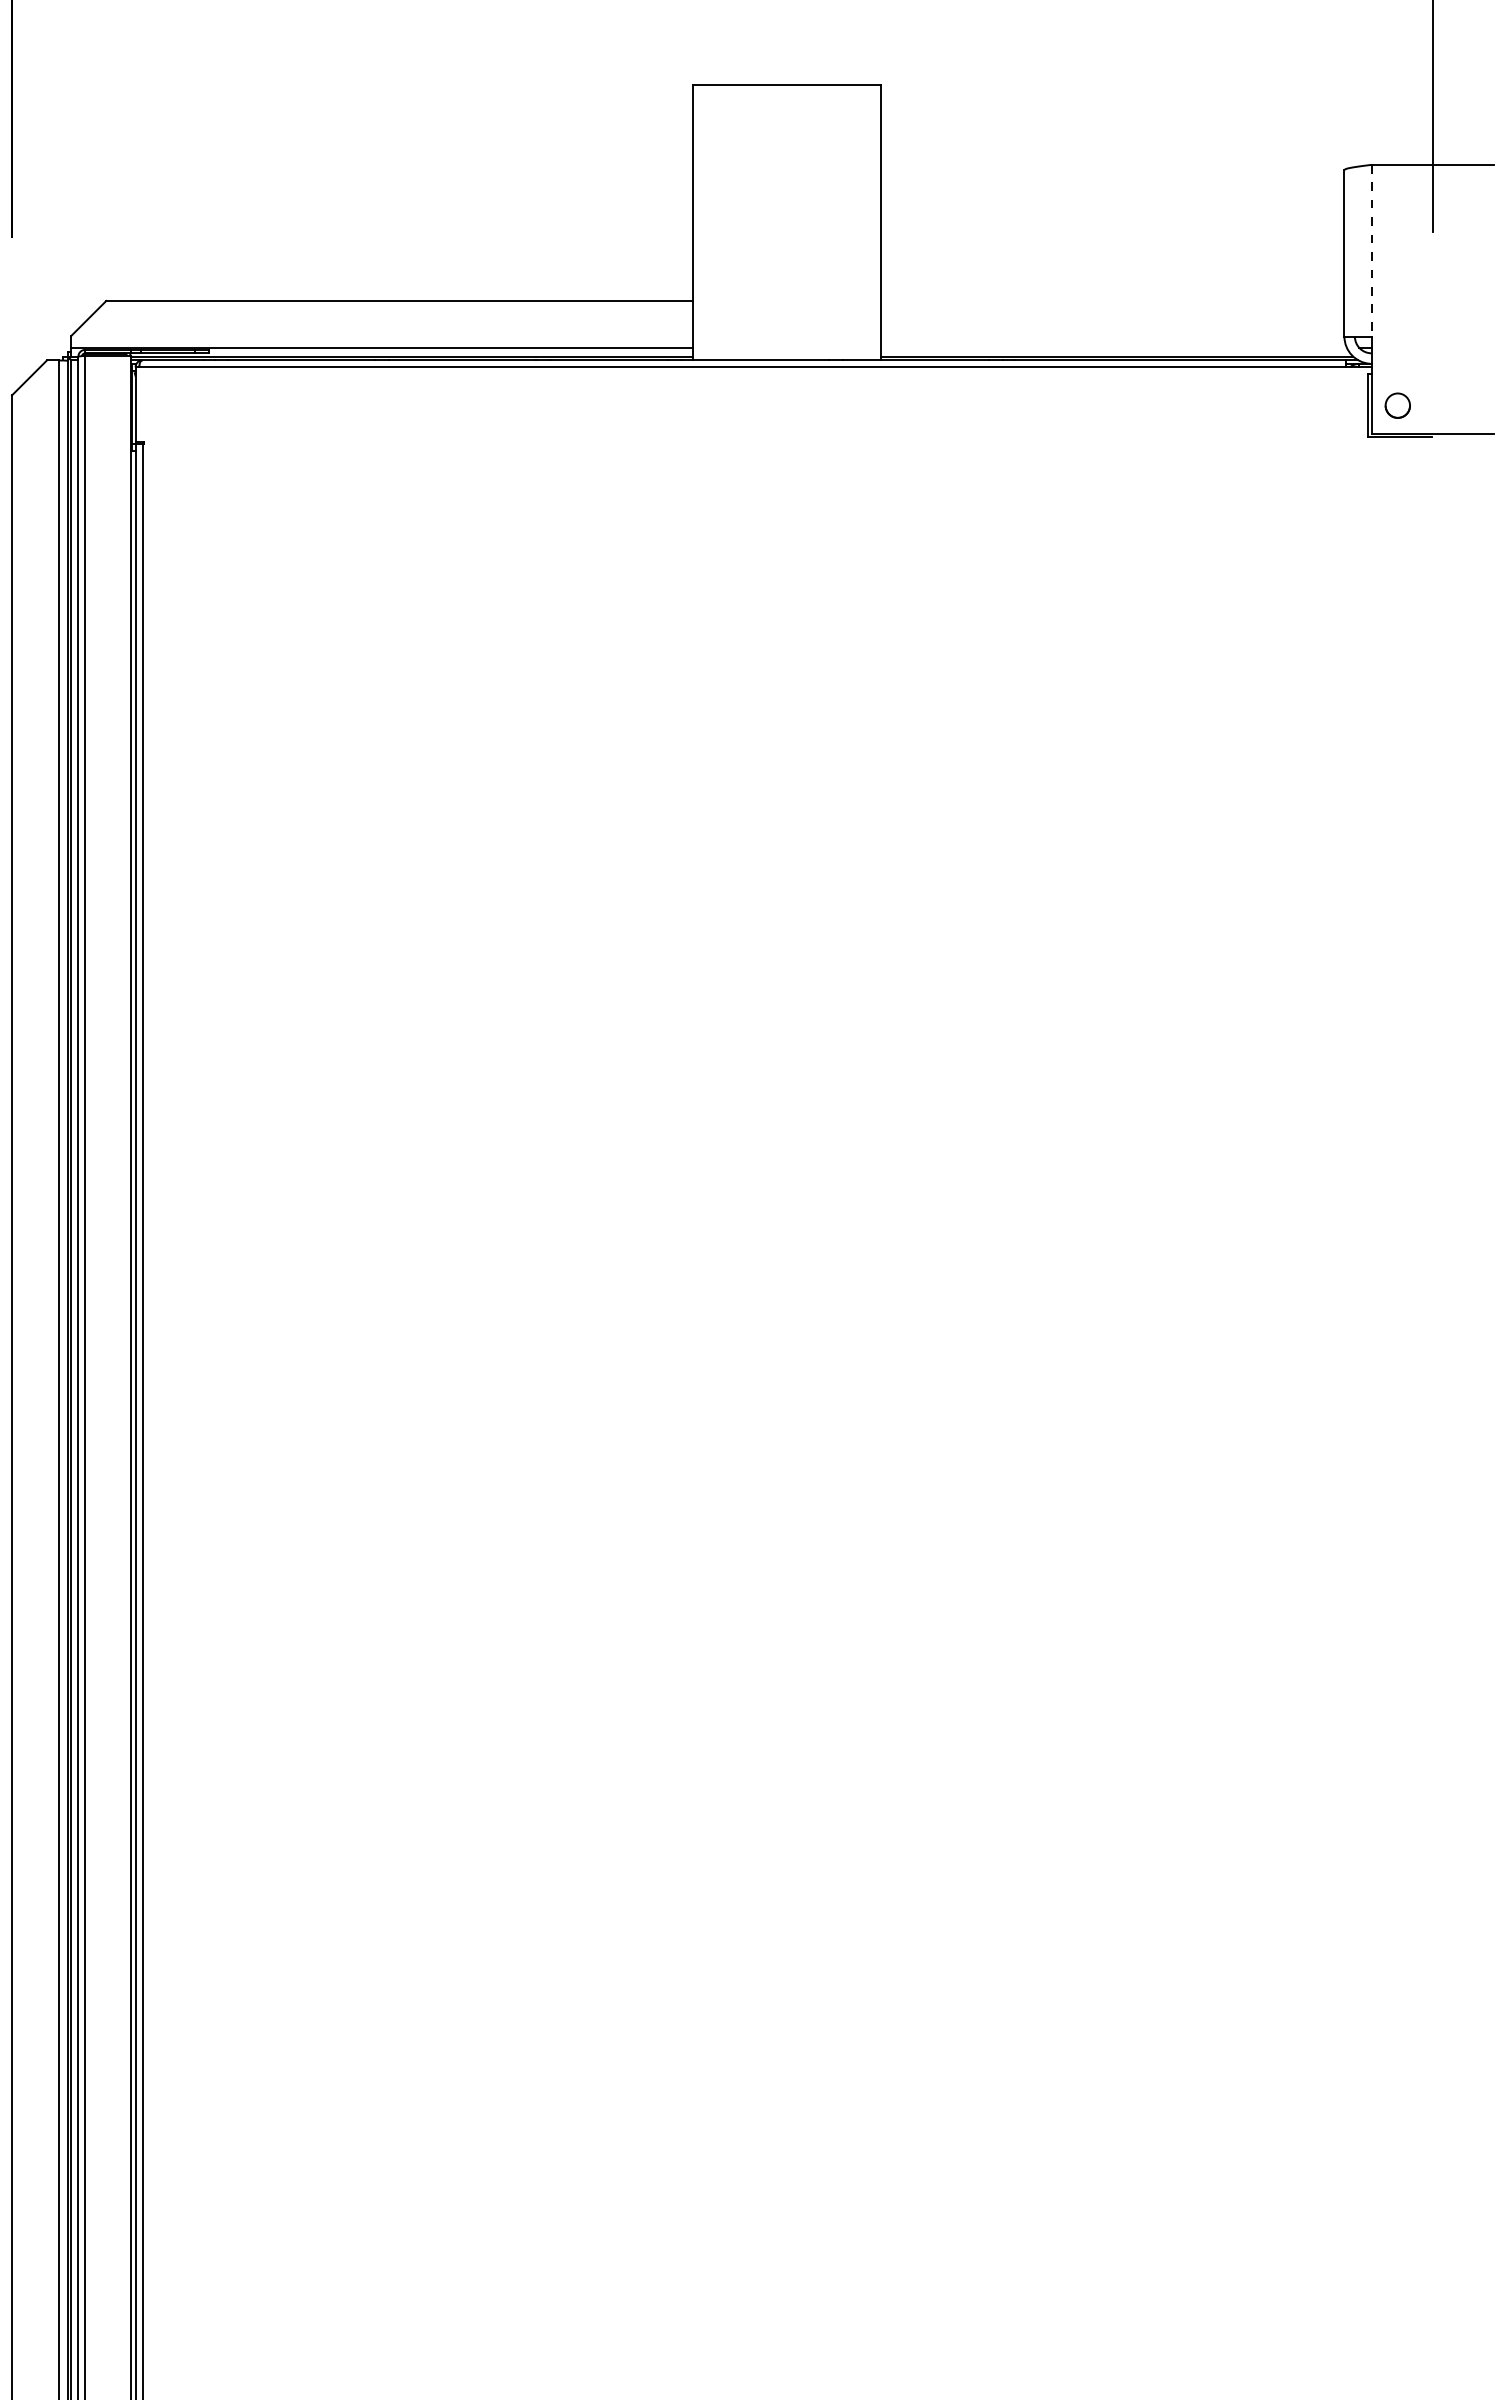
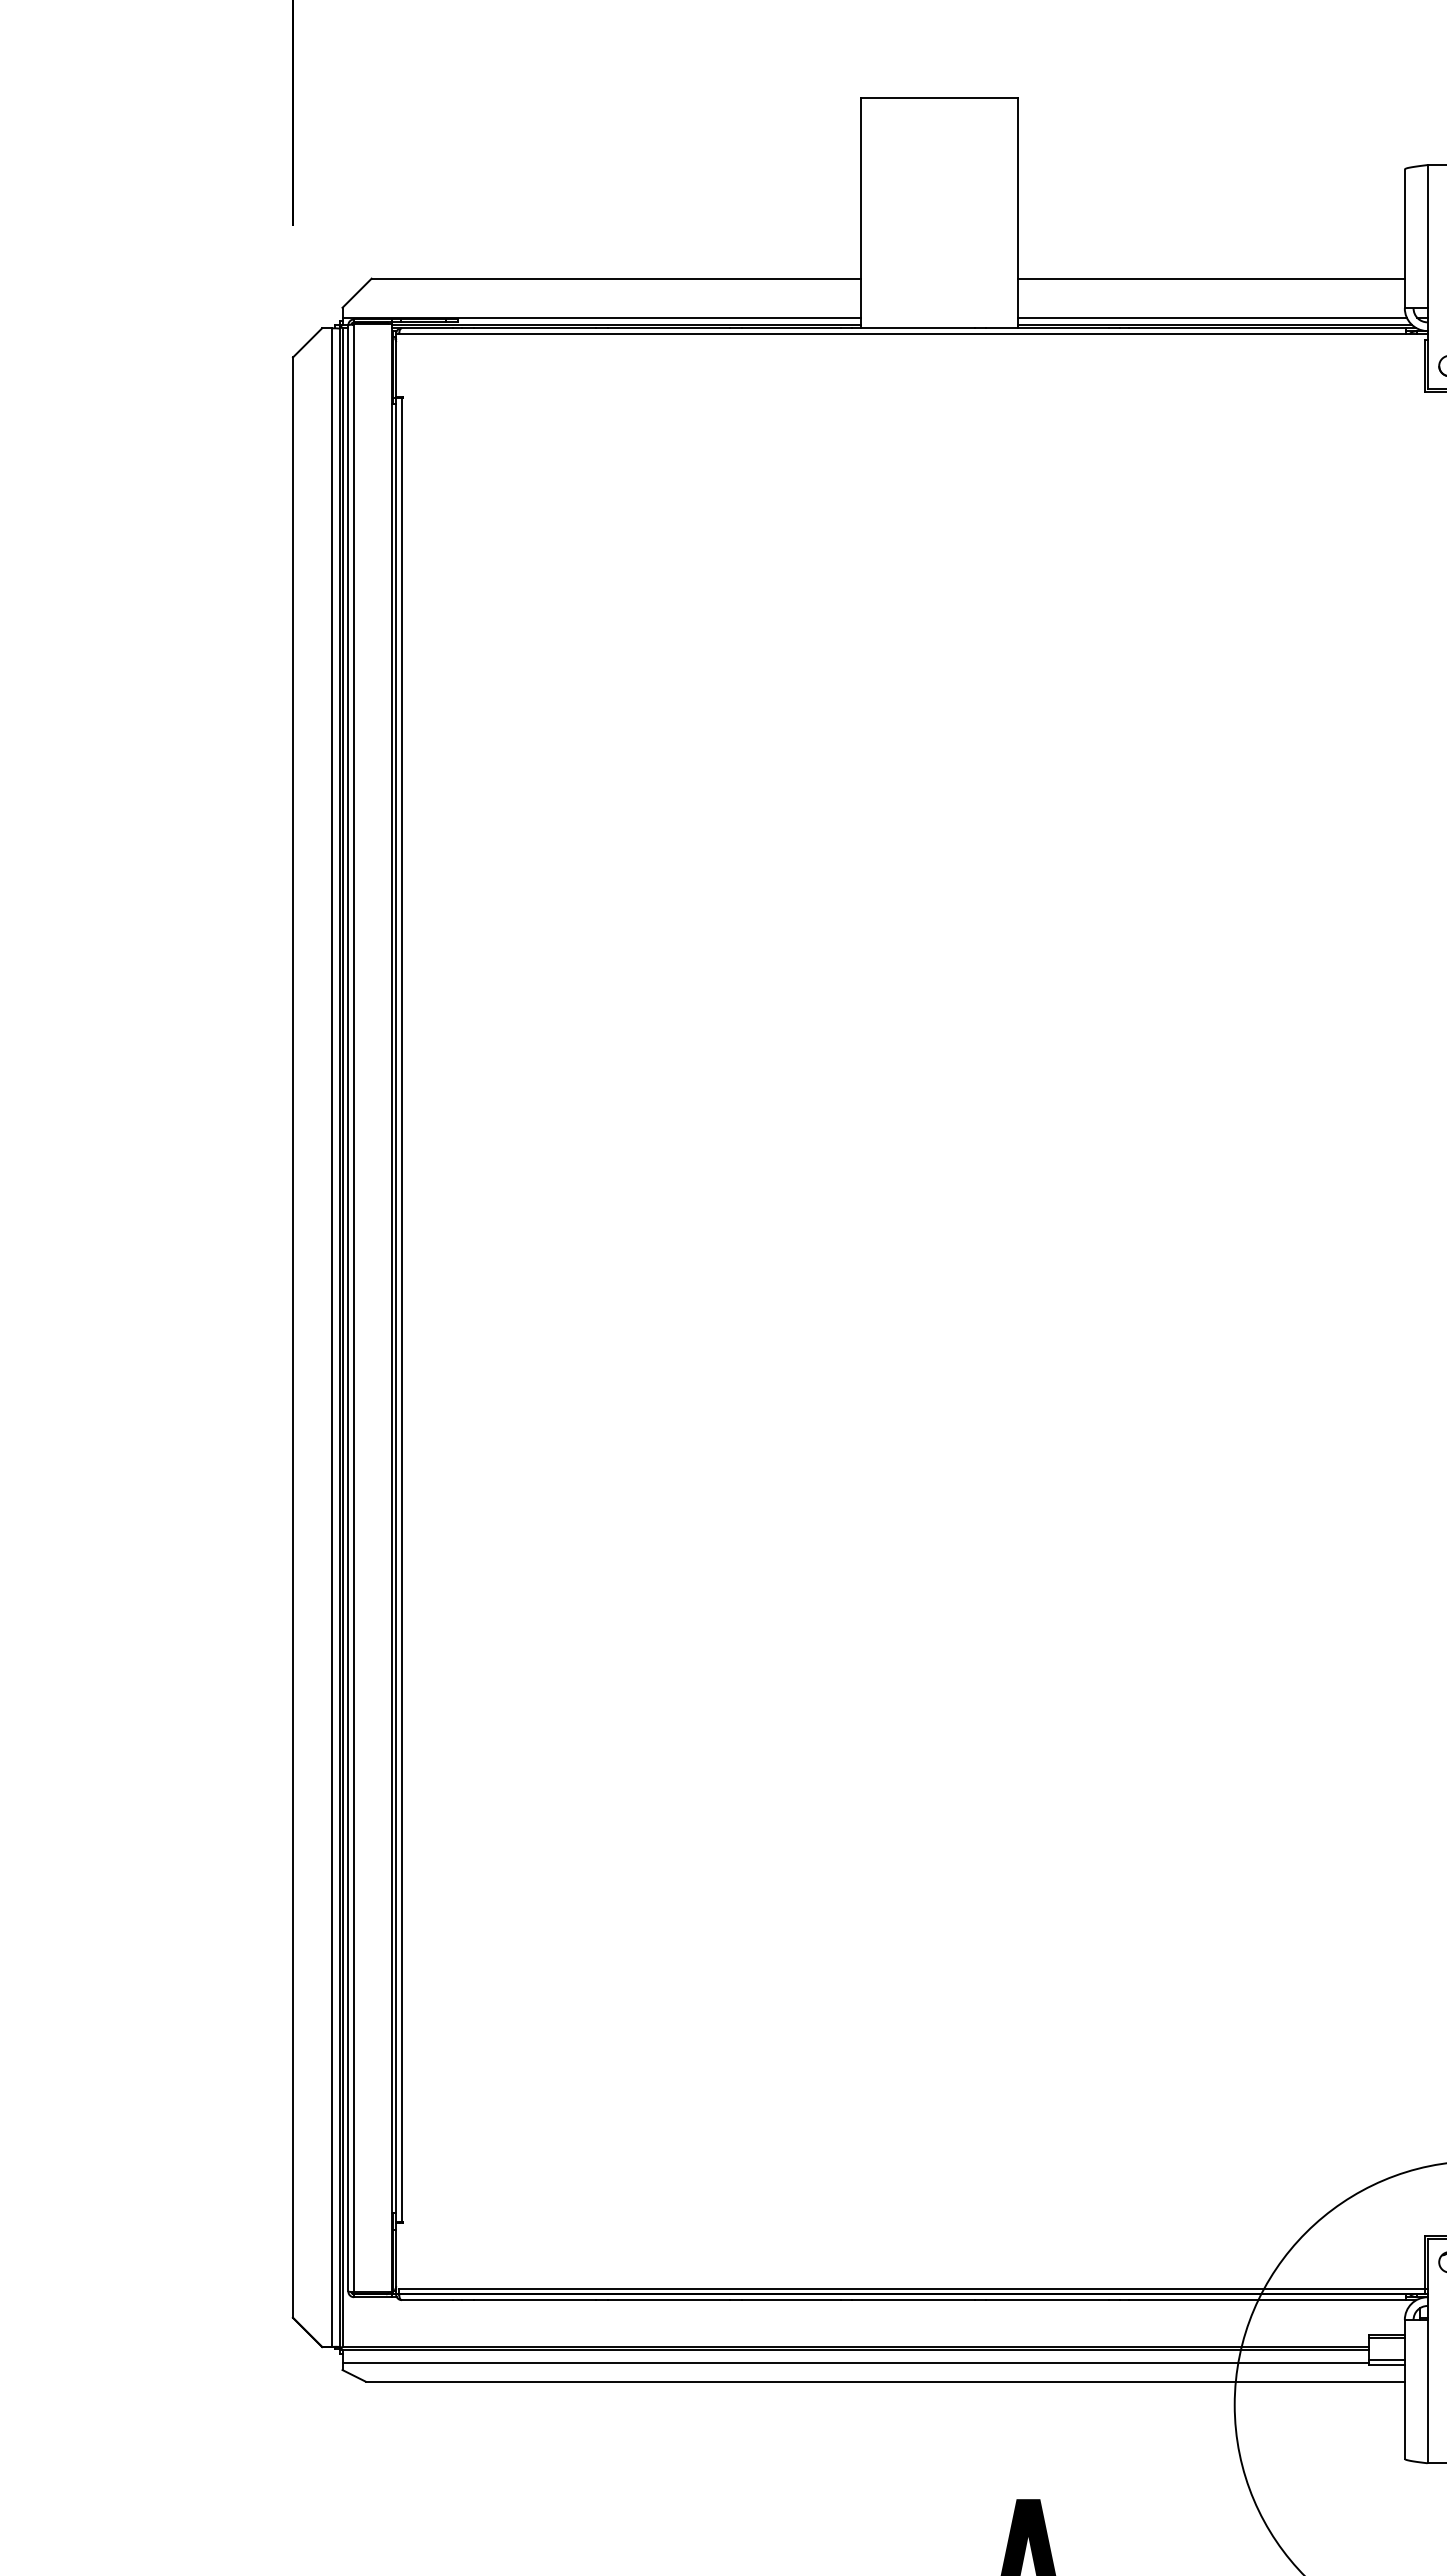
line: (1371, 250) -> (1427, 236), dashed -> solid
line: (1112, 300) -> (1211, 278), added
line: (1113, 347) -> (1212, 317), added

